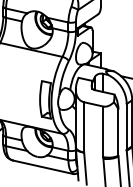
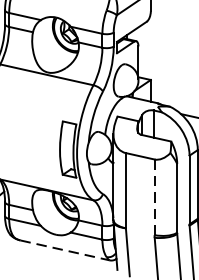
line: (103, 132) -> (154, 198), solid -> dashed
line: (43, 167) -> (65, 250), solid -> dashed

